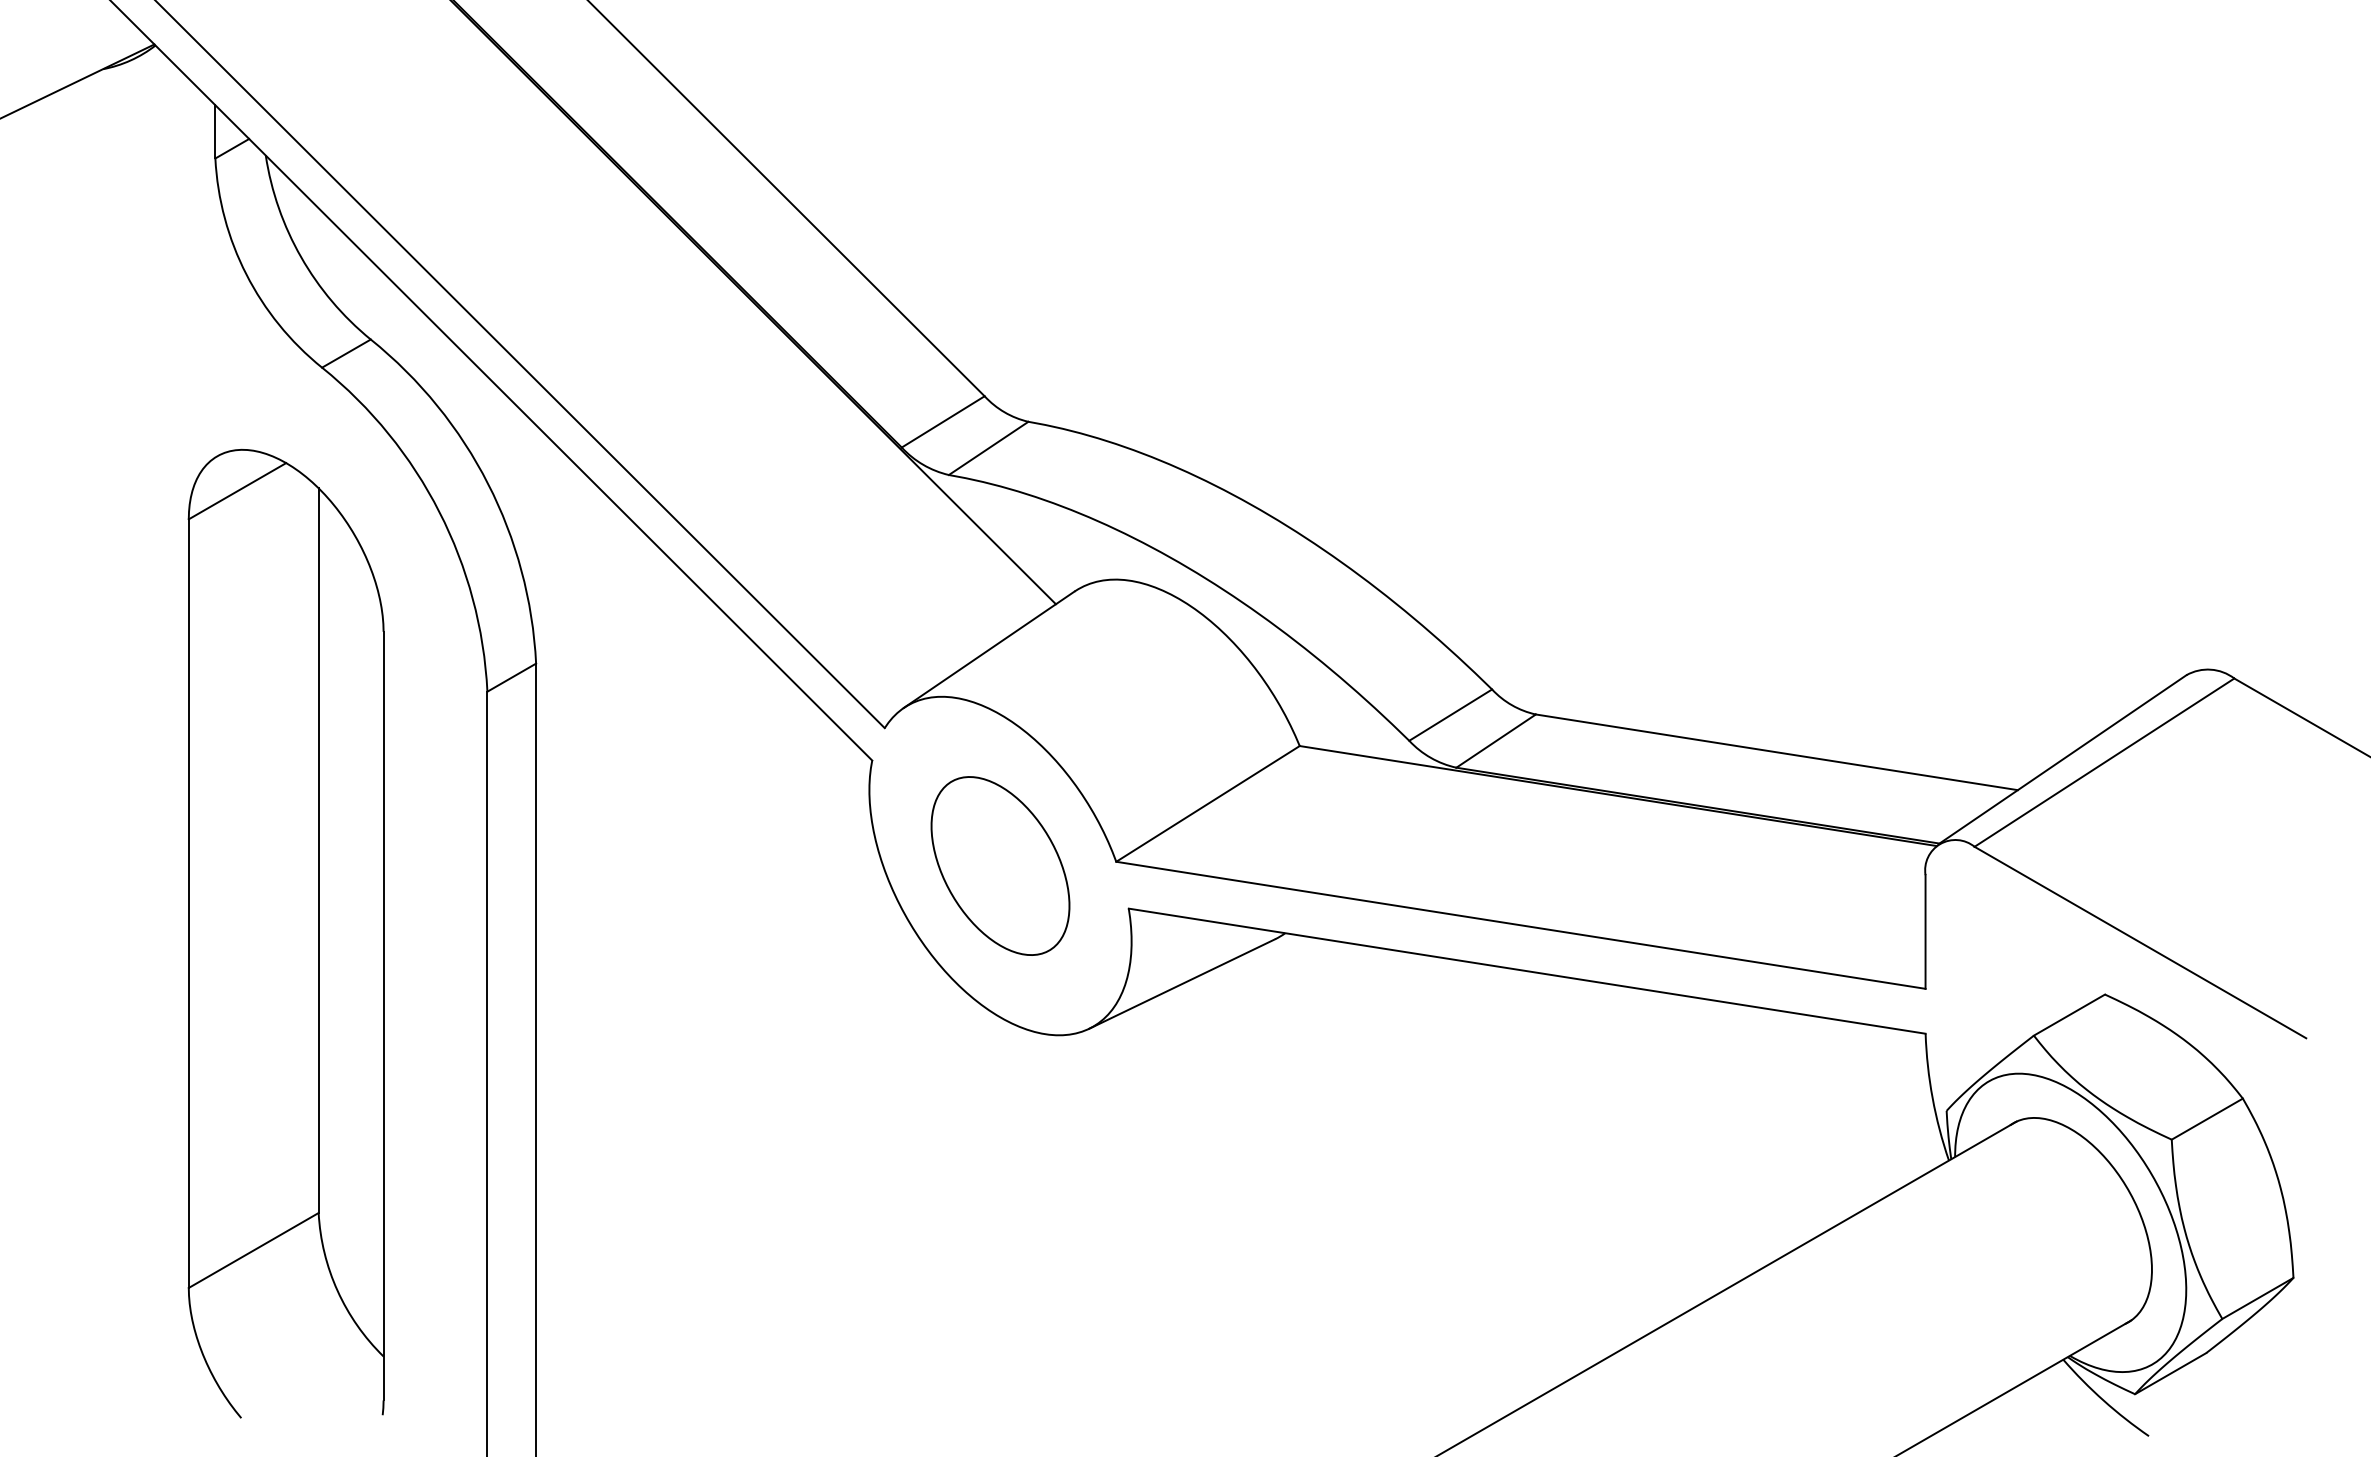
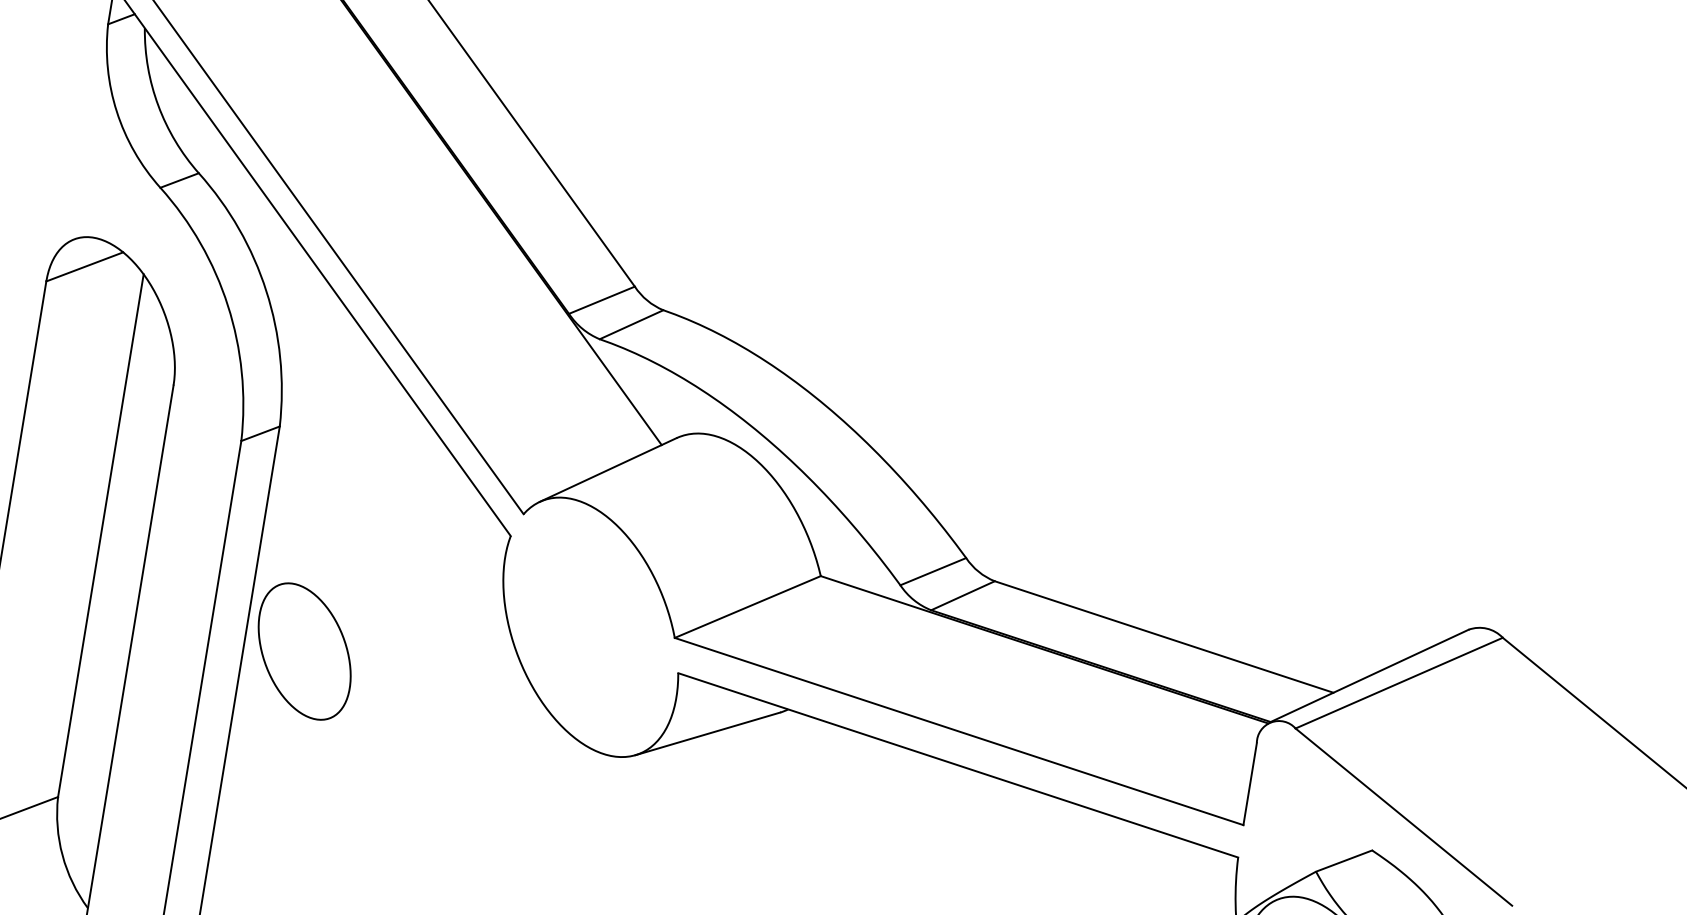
part: (1000, 865) -> (304, 651), moved

